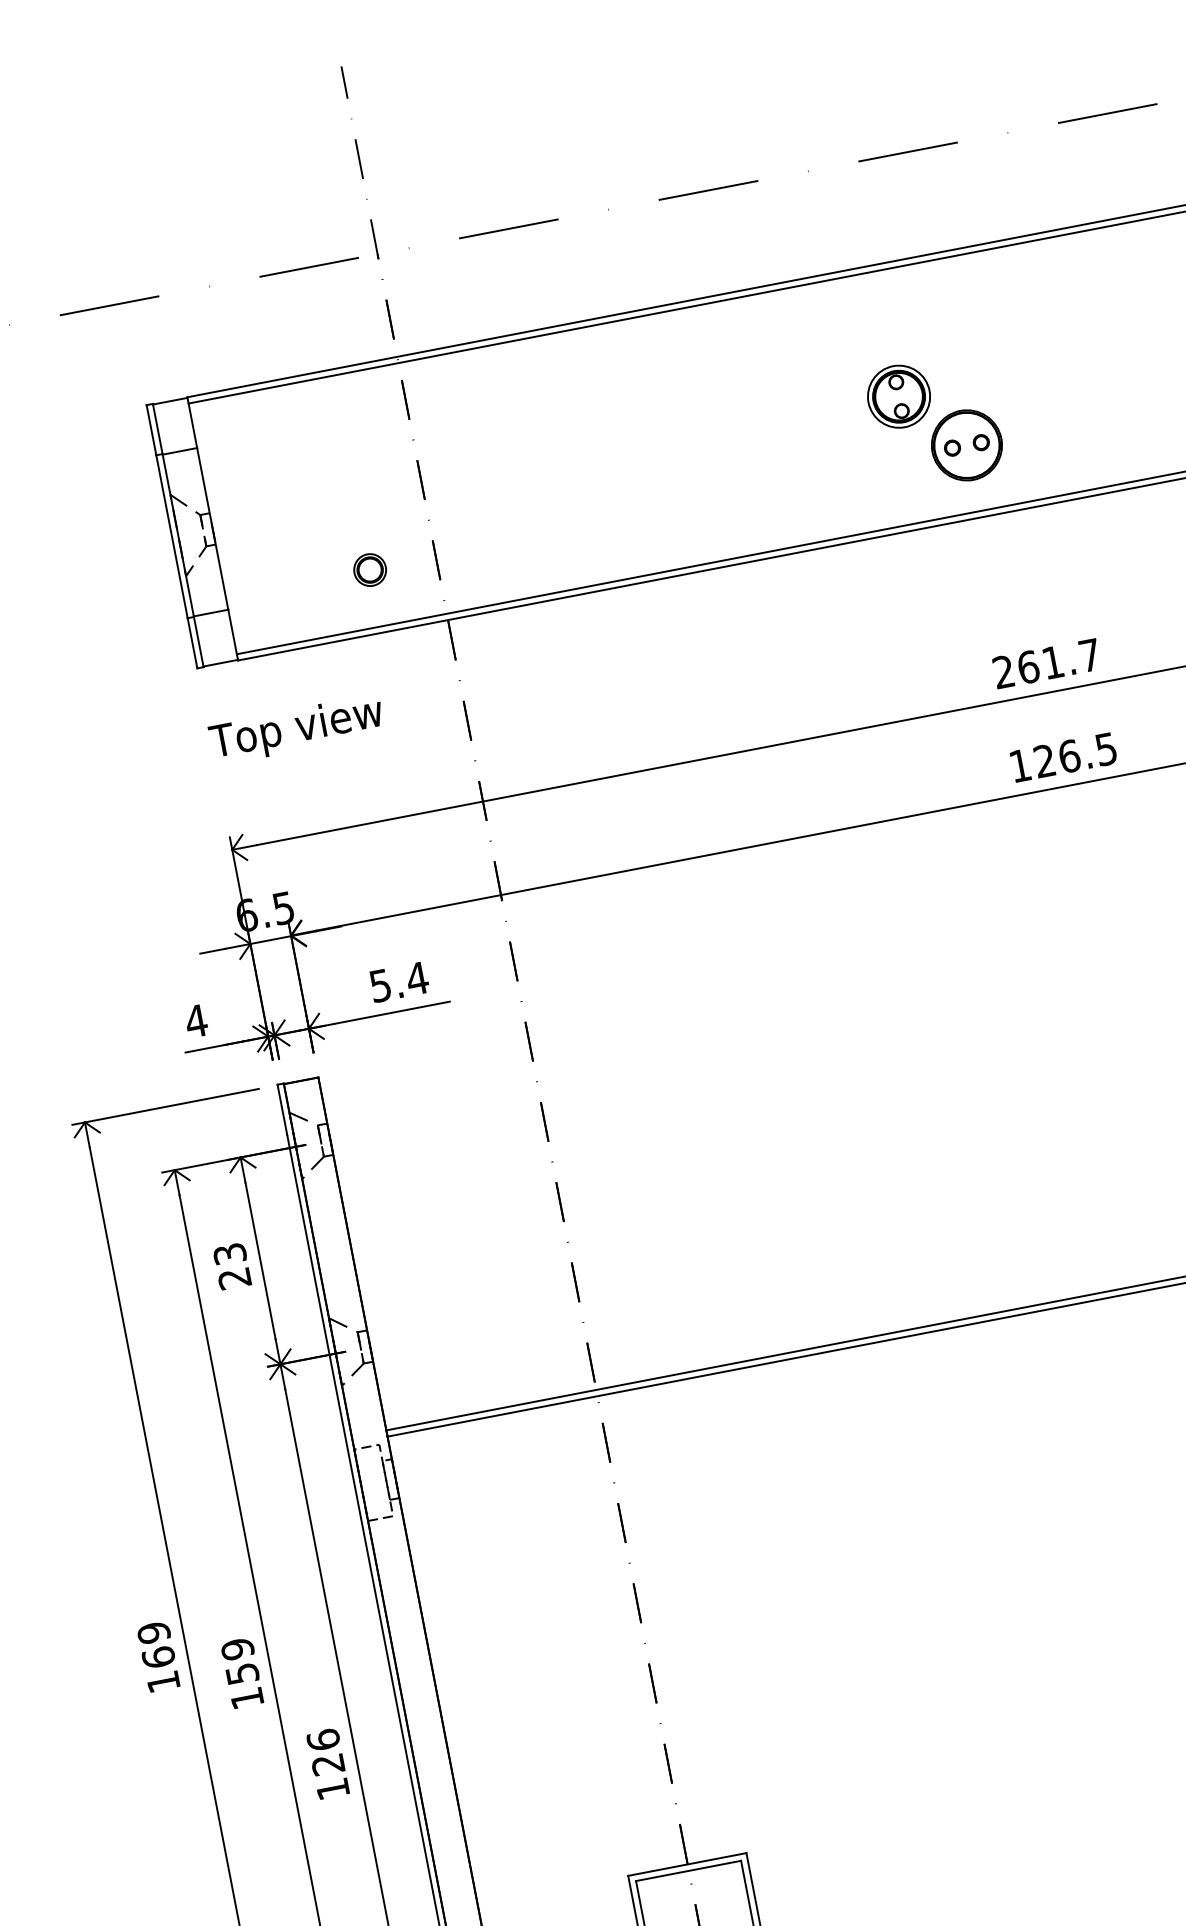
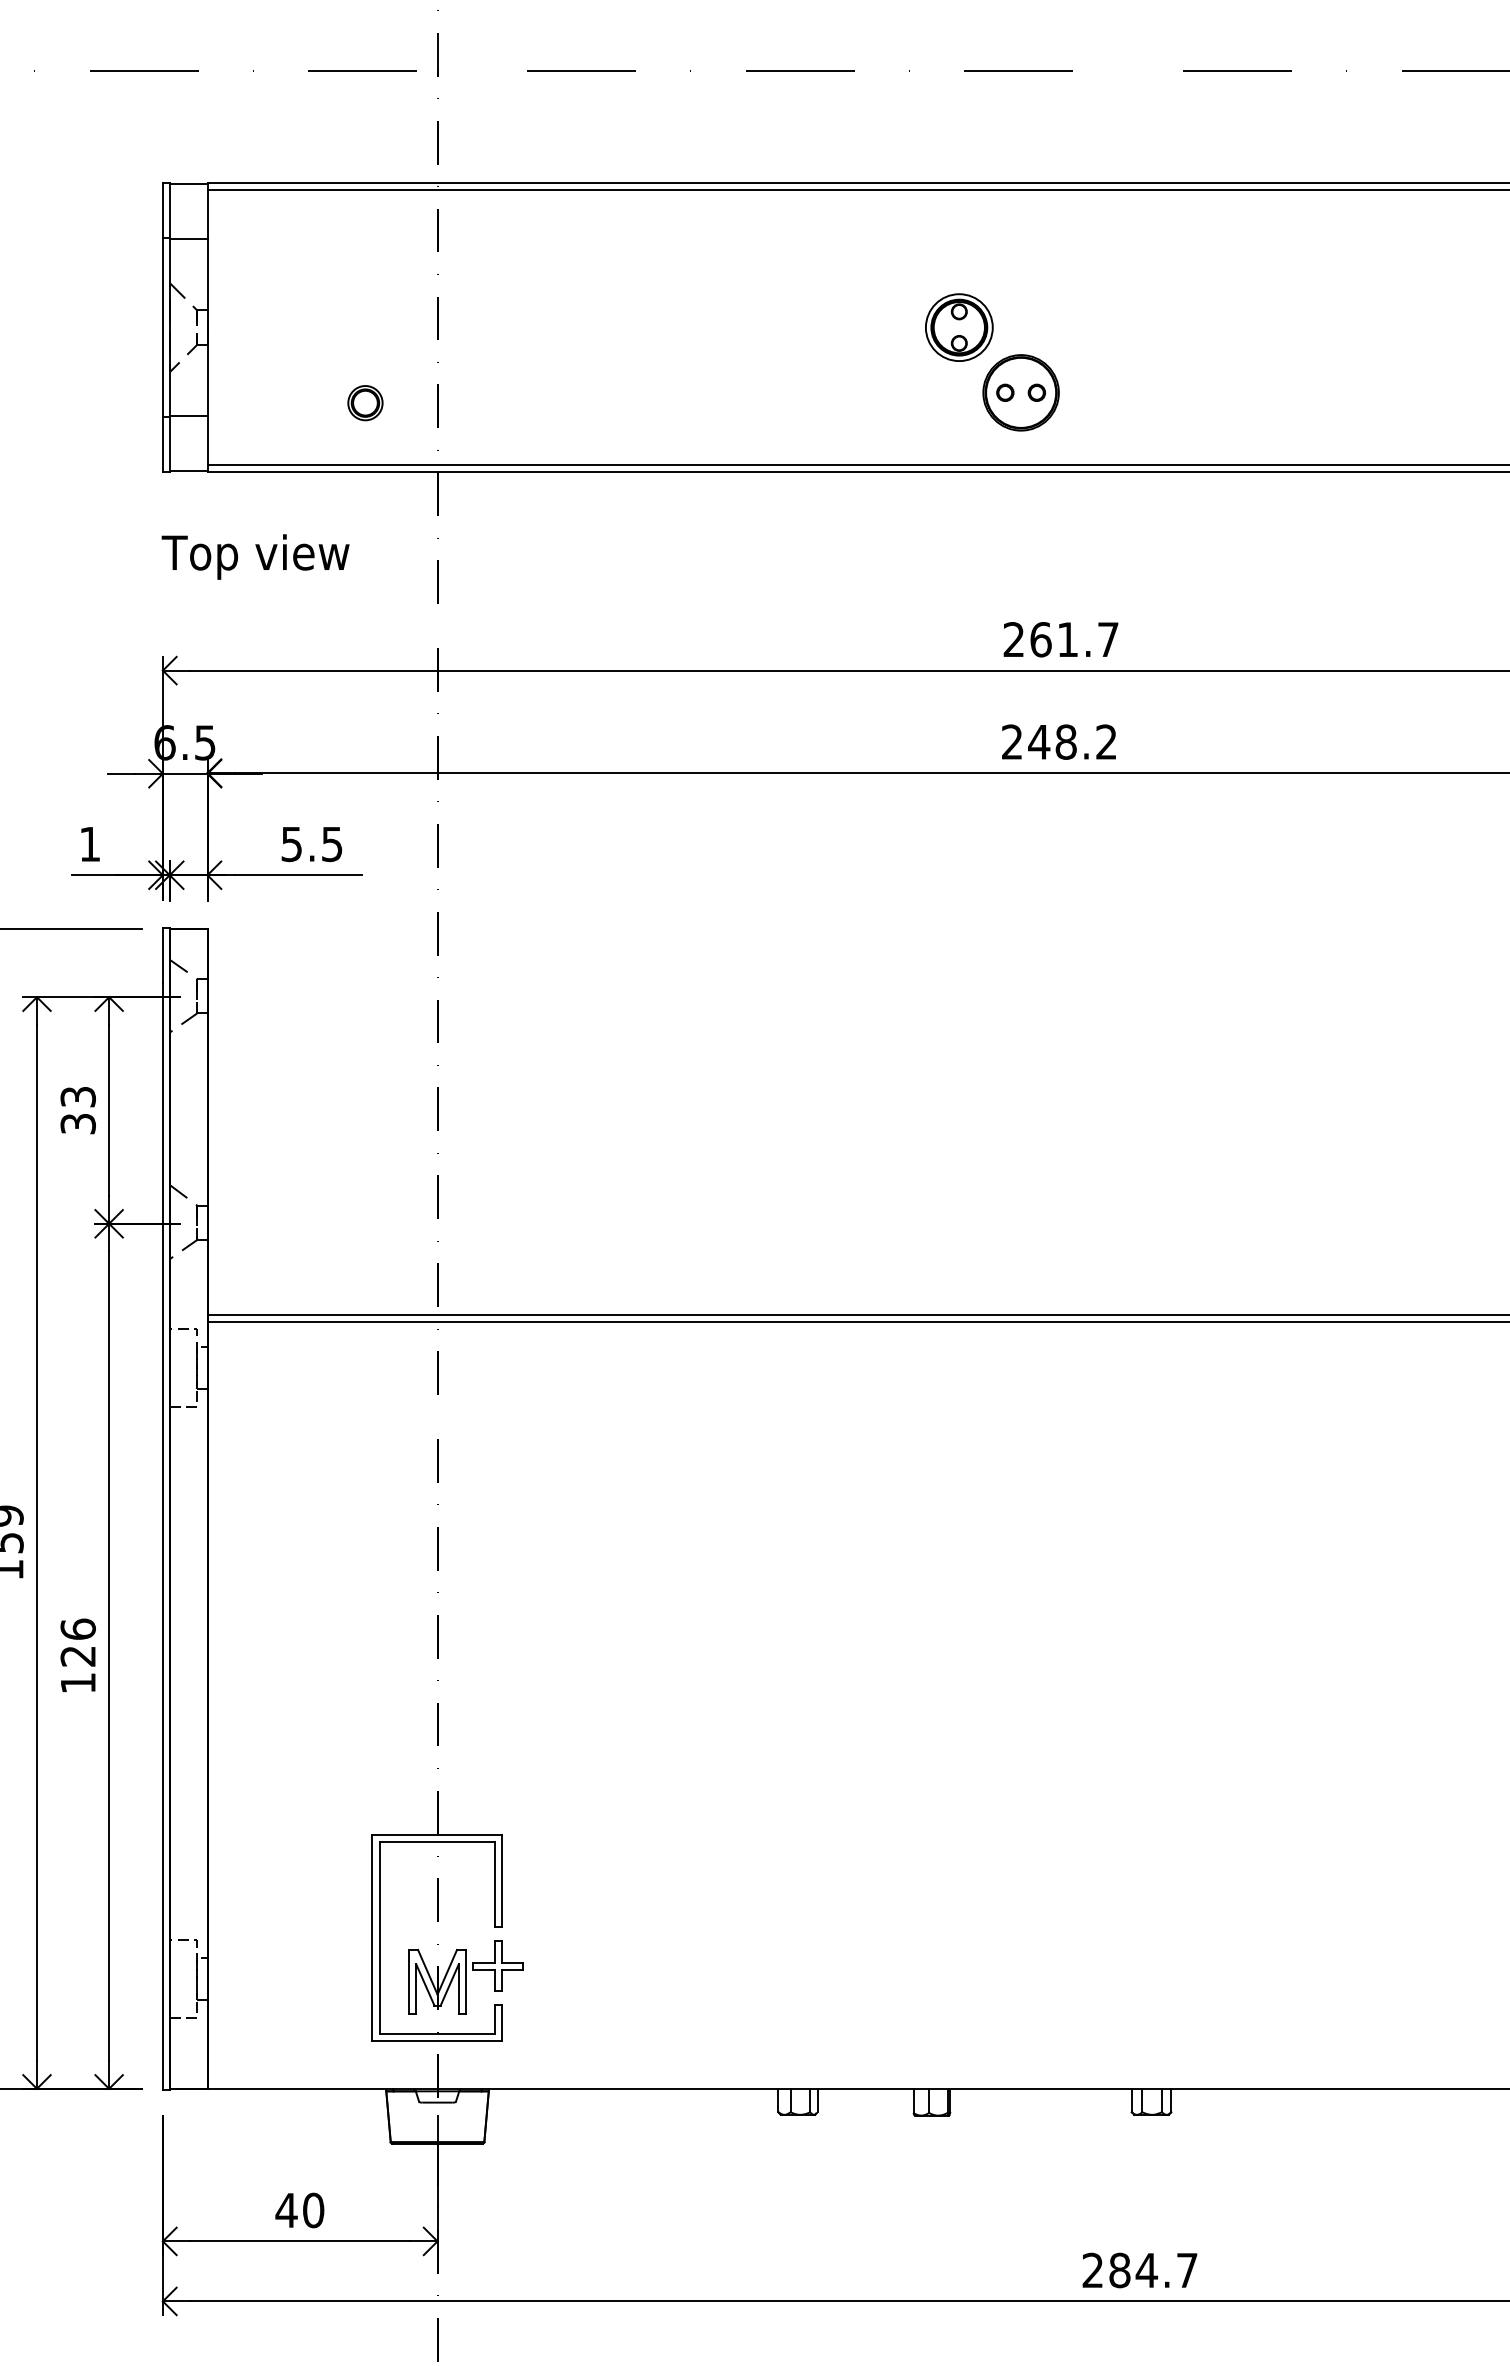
text: (1063, 756) -> (1059, 741), 126.5 -> 248.2
text: (417, 978) -> (332, 844), 5.4 -> 5.5
text: (195, 1021) -> (89, 844), 4 -> 1
text: (233, 1278) -> (77, 1123), 23 -> 33

